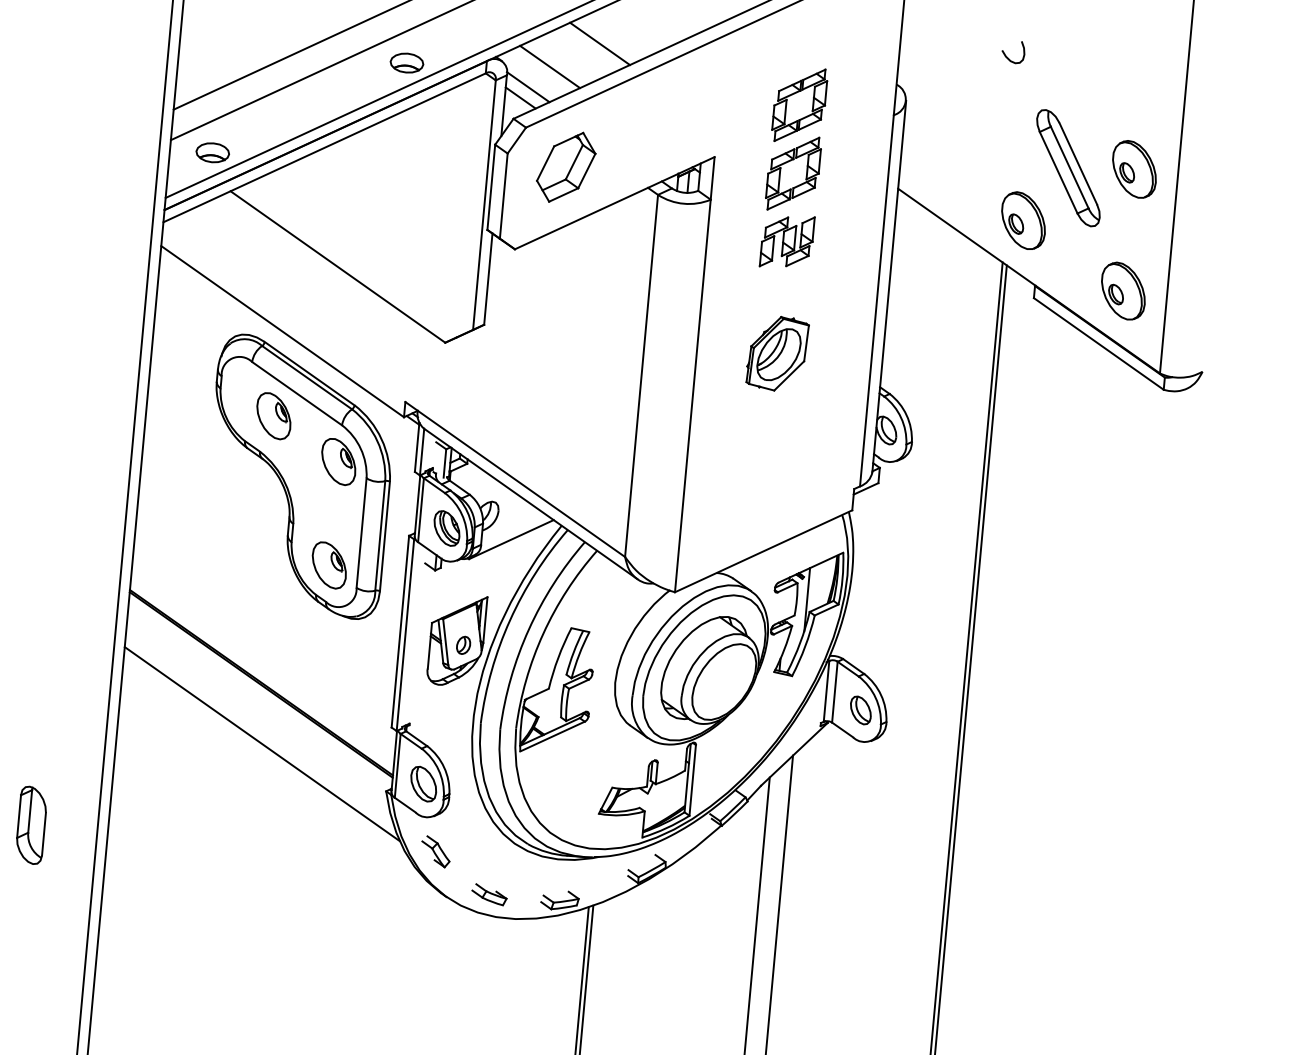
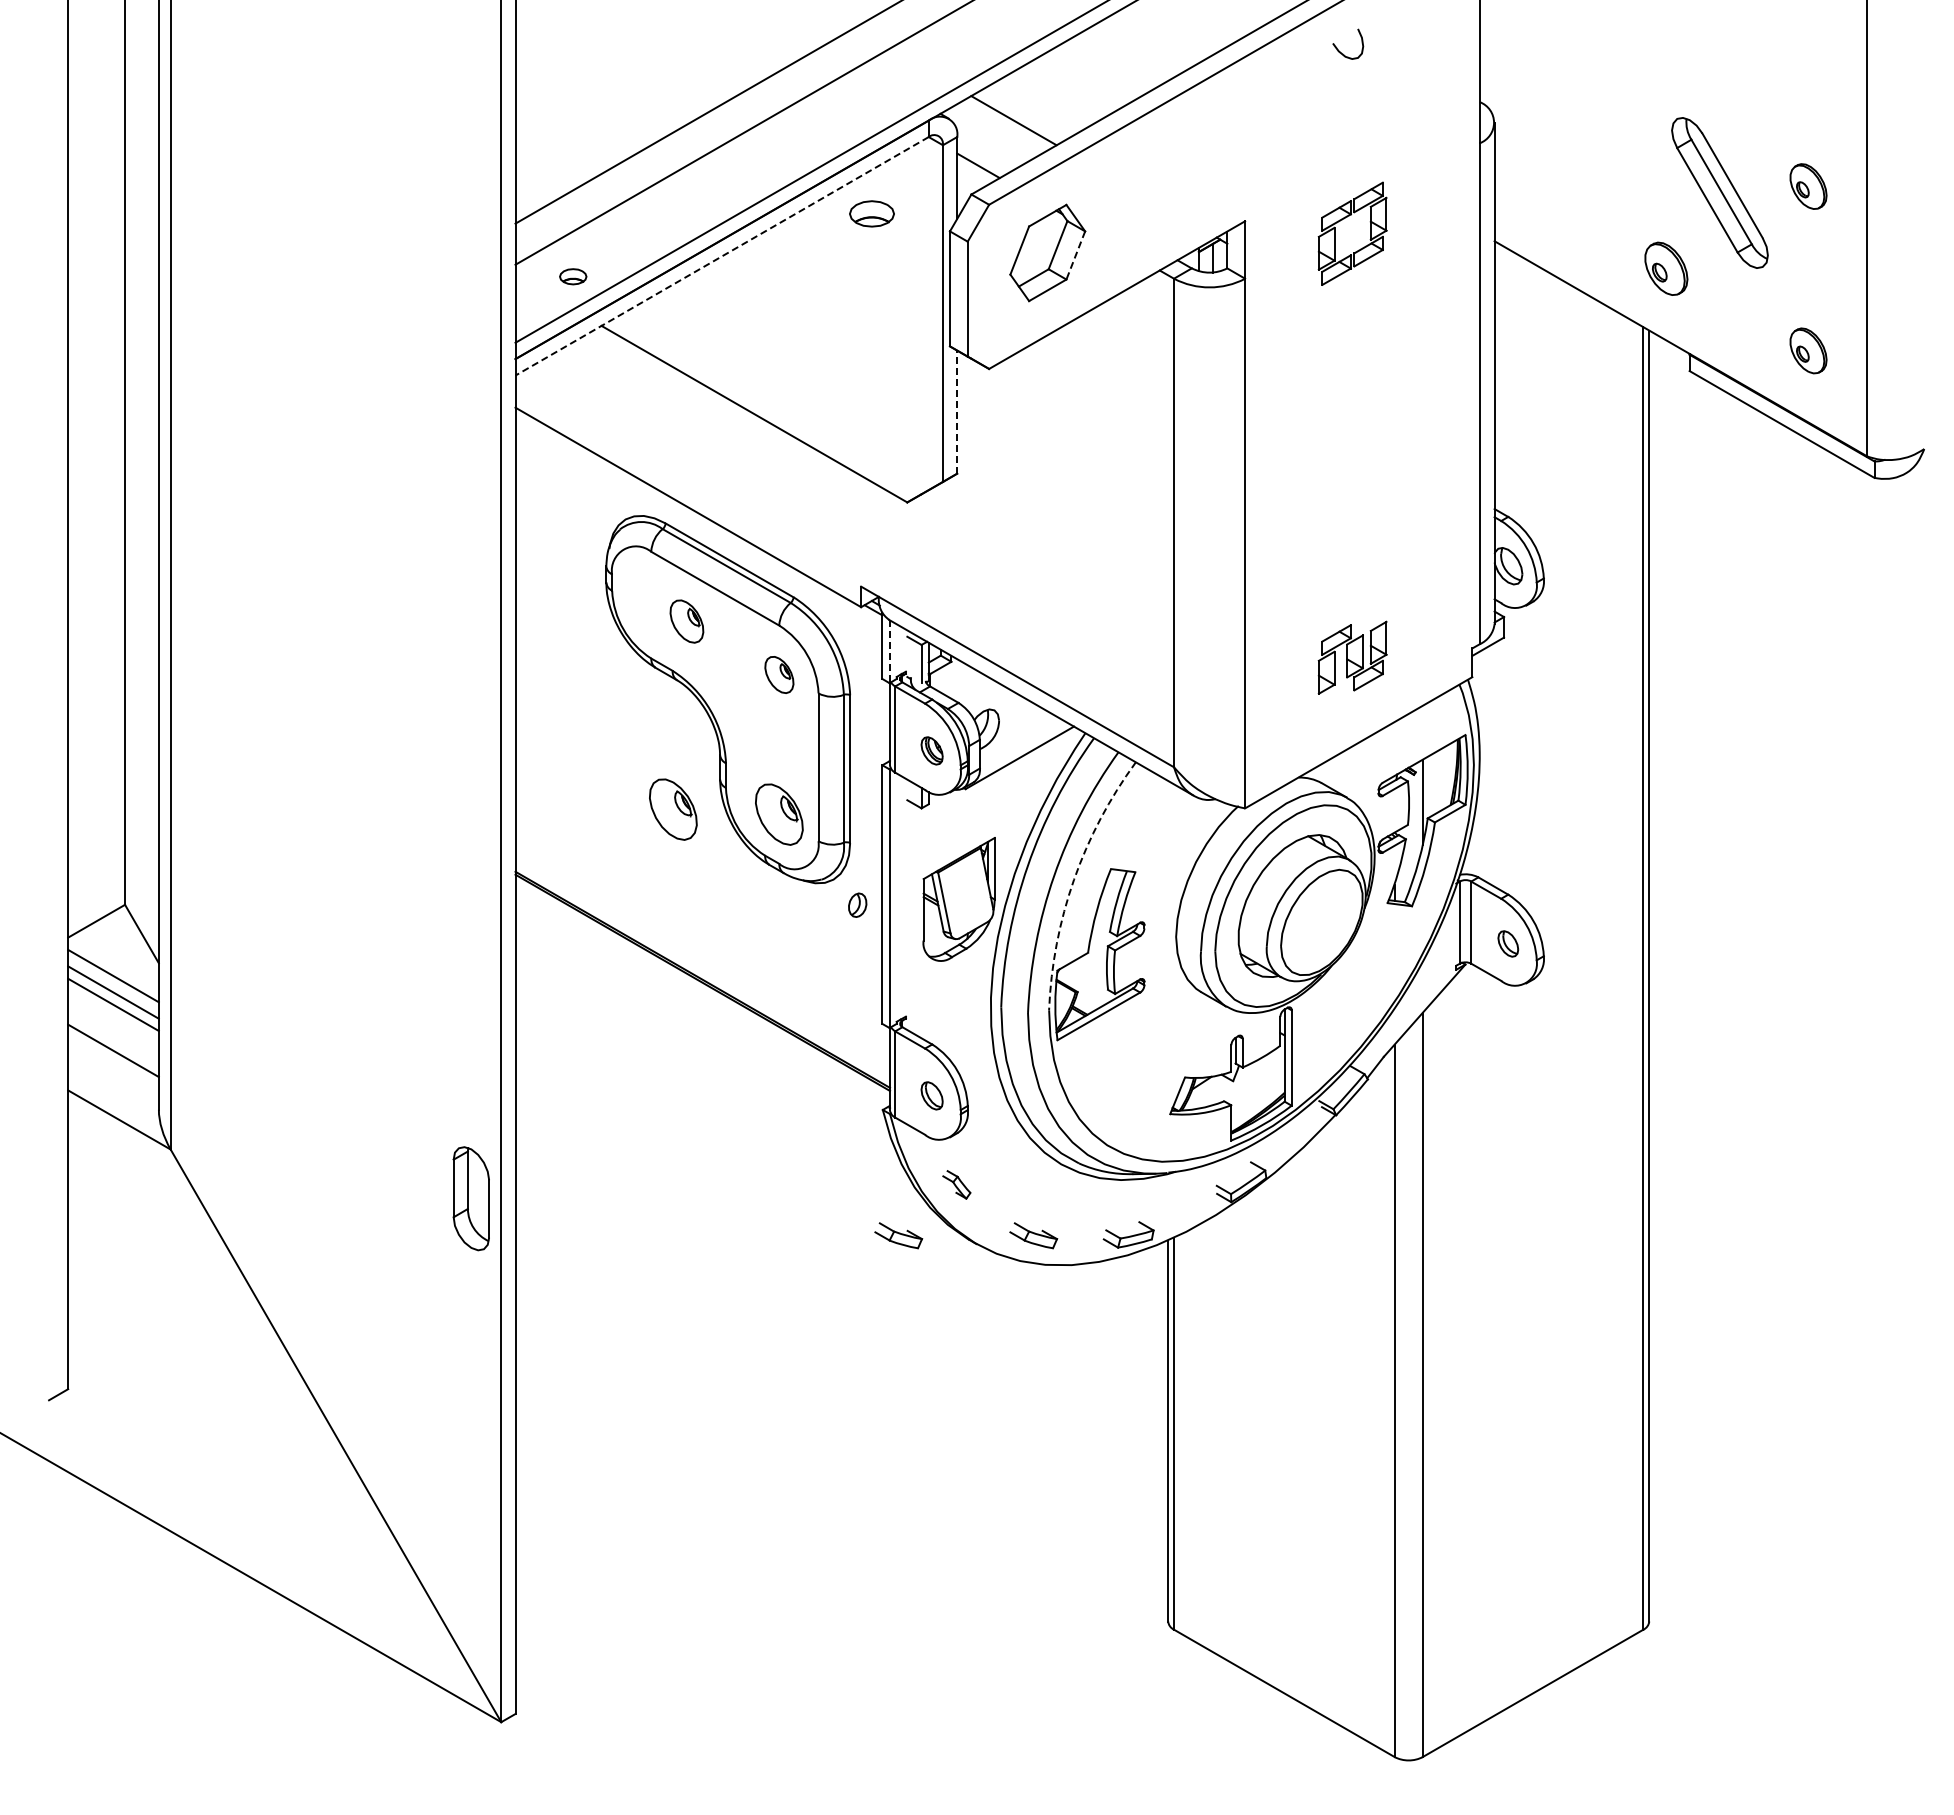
line: (599, 43) -> (1077, 83), removed
curve: (1009, 58) -> (1343, 53), moved
part: (406, 62) -> (871, 213), moved
line: (527, 86) -> (986, 149), removed
part: (799, 105) -> (1352, 141), removed
line: (324, 147) -> (722, 256), solid -> dashed
part: (213, 152) -> (573, 276), size x0.6
part: (1134, 169) -> (1808, 186), size x0.6
line: (586, 171) -> (1075, 255), solid -> dashed
part: (1023, 220) -> (1666, 268), size x0.7
part: (787, 241) -> (1352, 657), moved
line: (488, 279) -> (957, 412), solid -> dashed
part: (1123, 290) -> (1808, 350), size x0.6
part: (776, 353) -> (1352, 476), removed
part: (273, 416) -> (686, 621), size x0.7
line: (422, 451) -> (889, 651), solid -> dashed
part: (338, 461) -> (779, 674), size x0.6
part: (446, 528) -> (931, 750), size x0.6
part: (251, 554) -> (673, 809), added
arc: (543, 633) -> (1074, 879), solid -> dashed
part: (463, 644) -> (857, 904), moved
part: (861, 710) -> (1508, 943), size x0.7
line: (262, 743) -> (711, 1061), removed
part: (423, 783) -> (931, 1095), size x0.6
part: (30, 825) -> (470, 1198), moved
part: (435, 851) -> (956, 1184), size x0.7
part: (389, 885) -> (898, 1235), added

